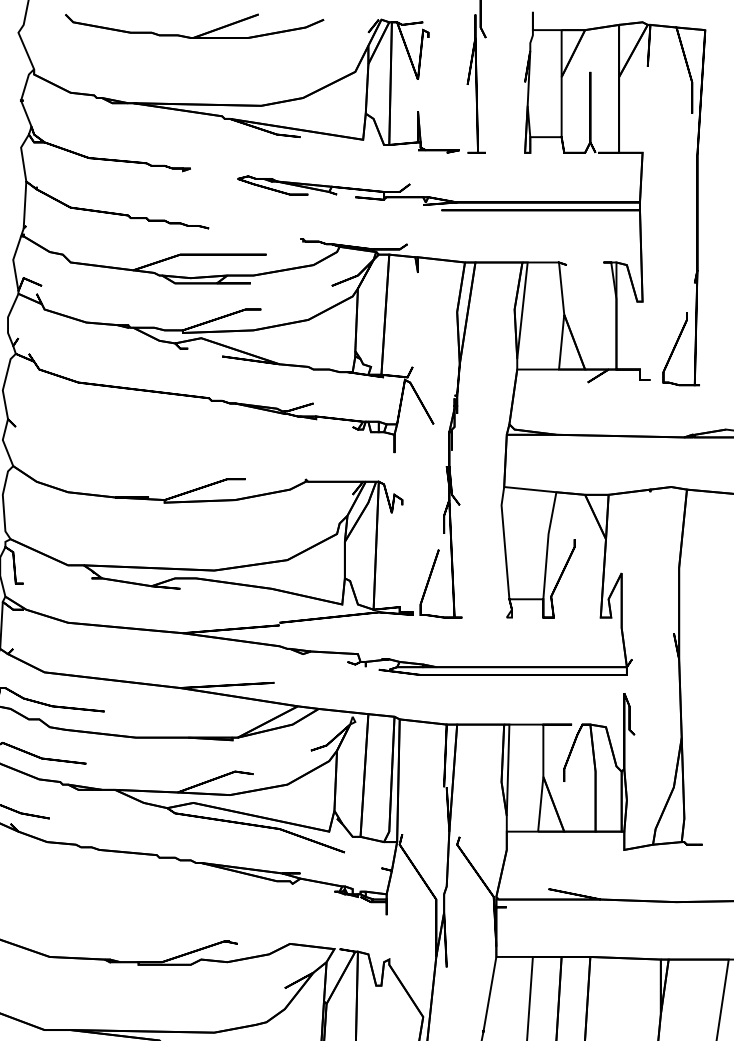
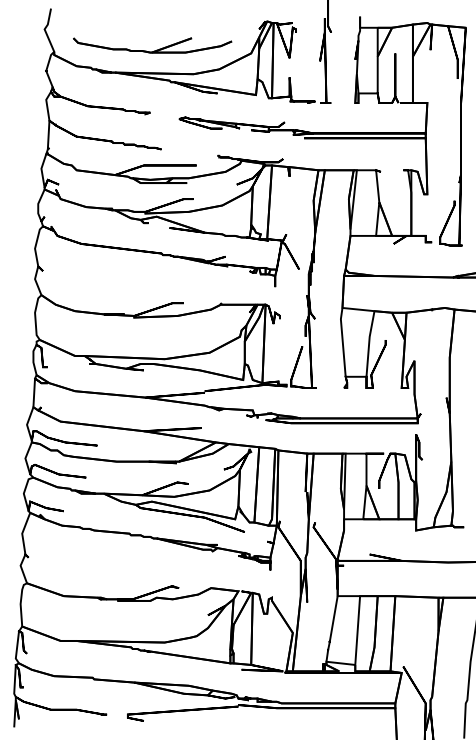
part: (194, 26) -> (152, 45), moved

